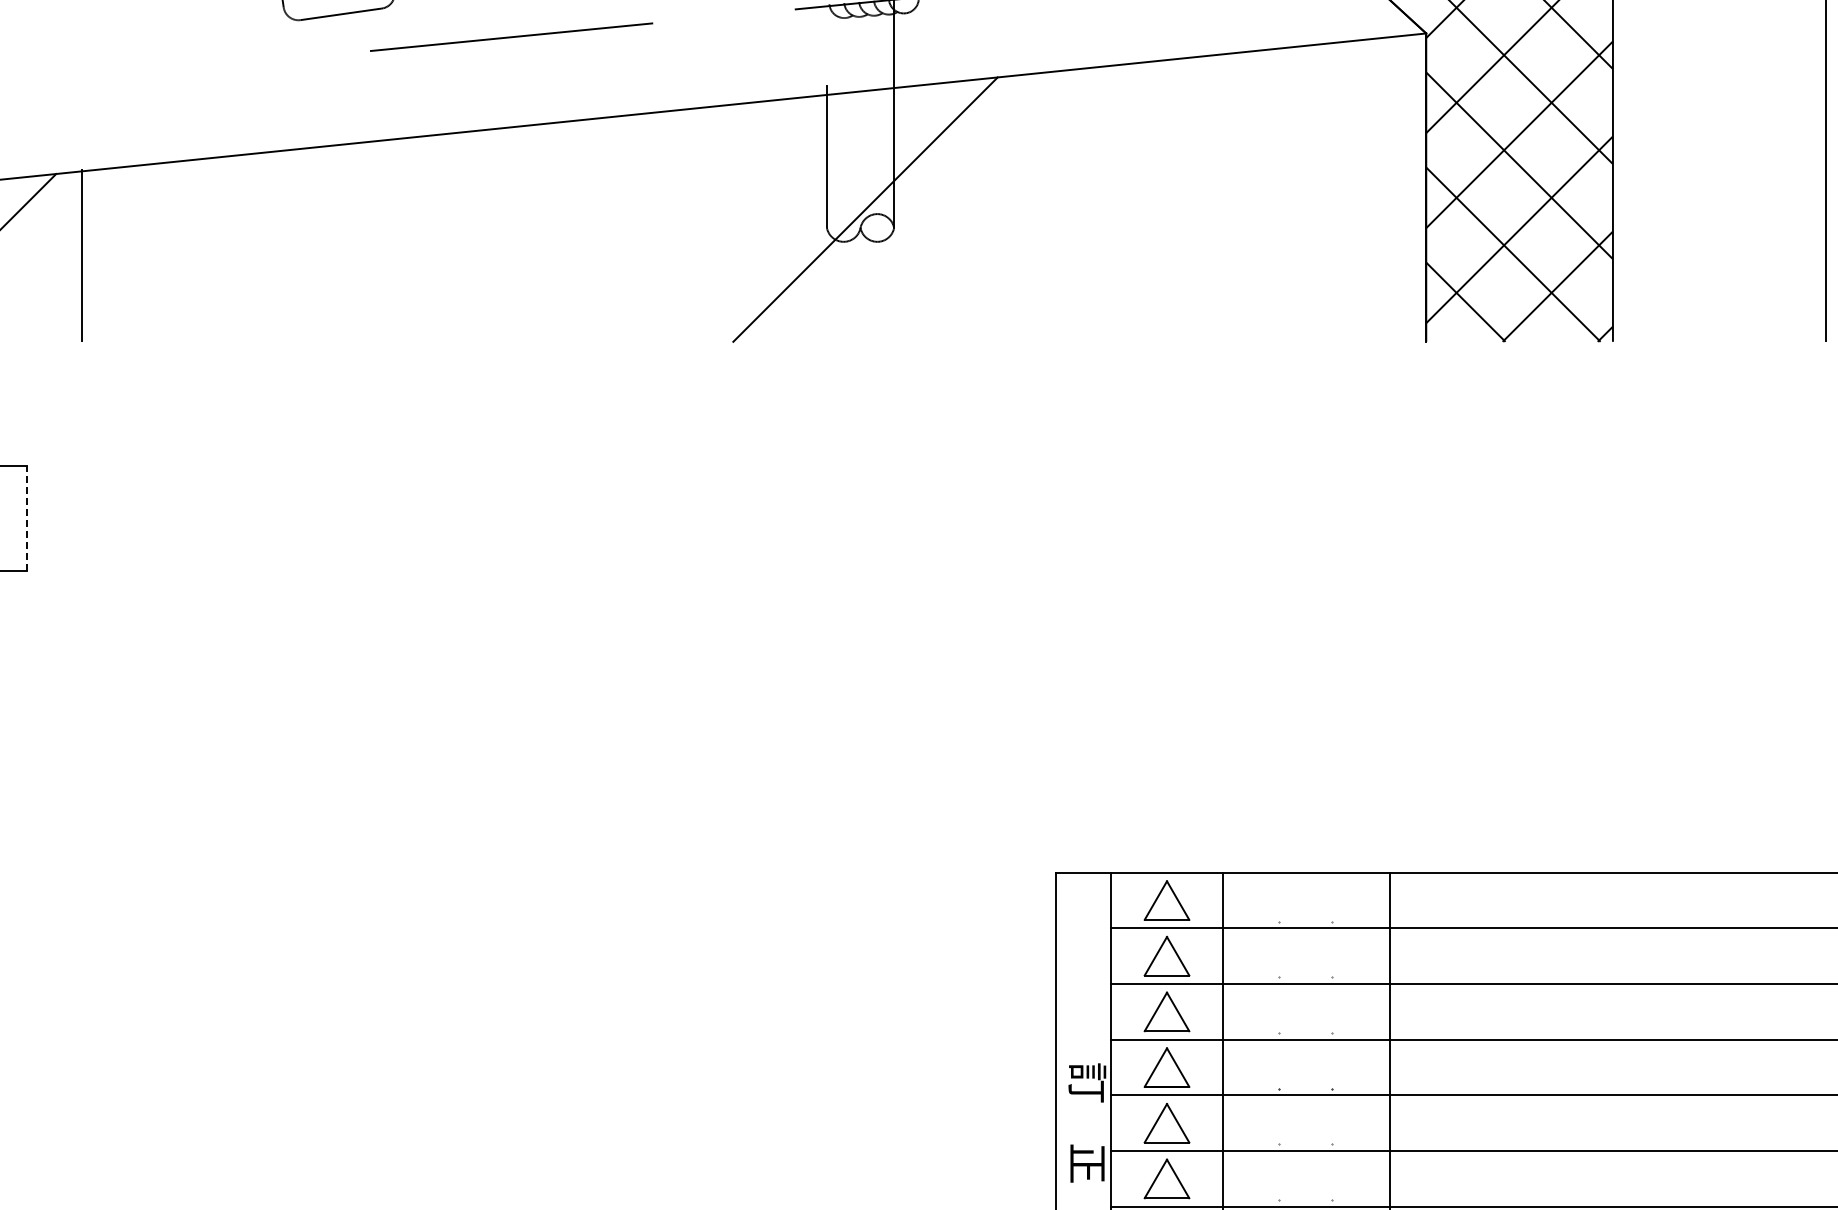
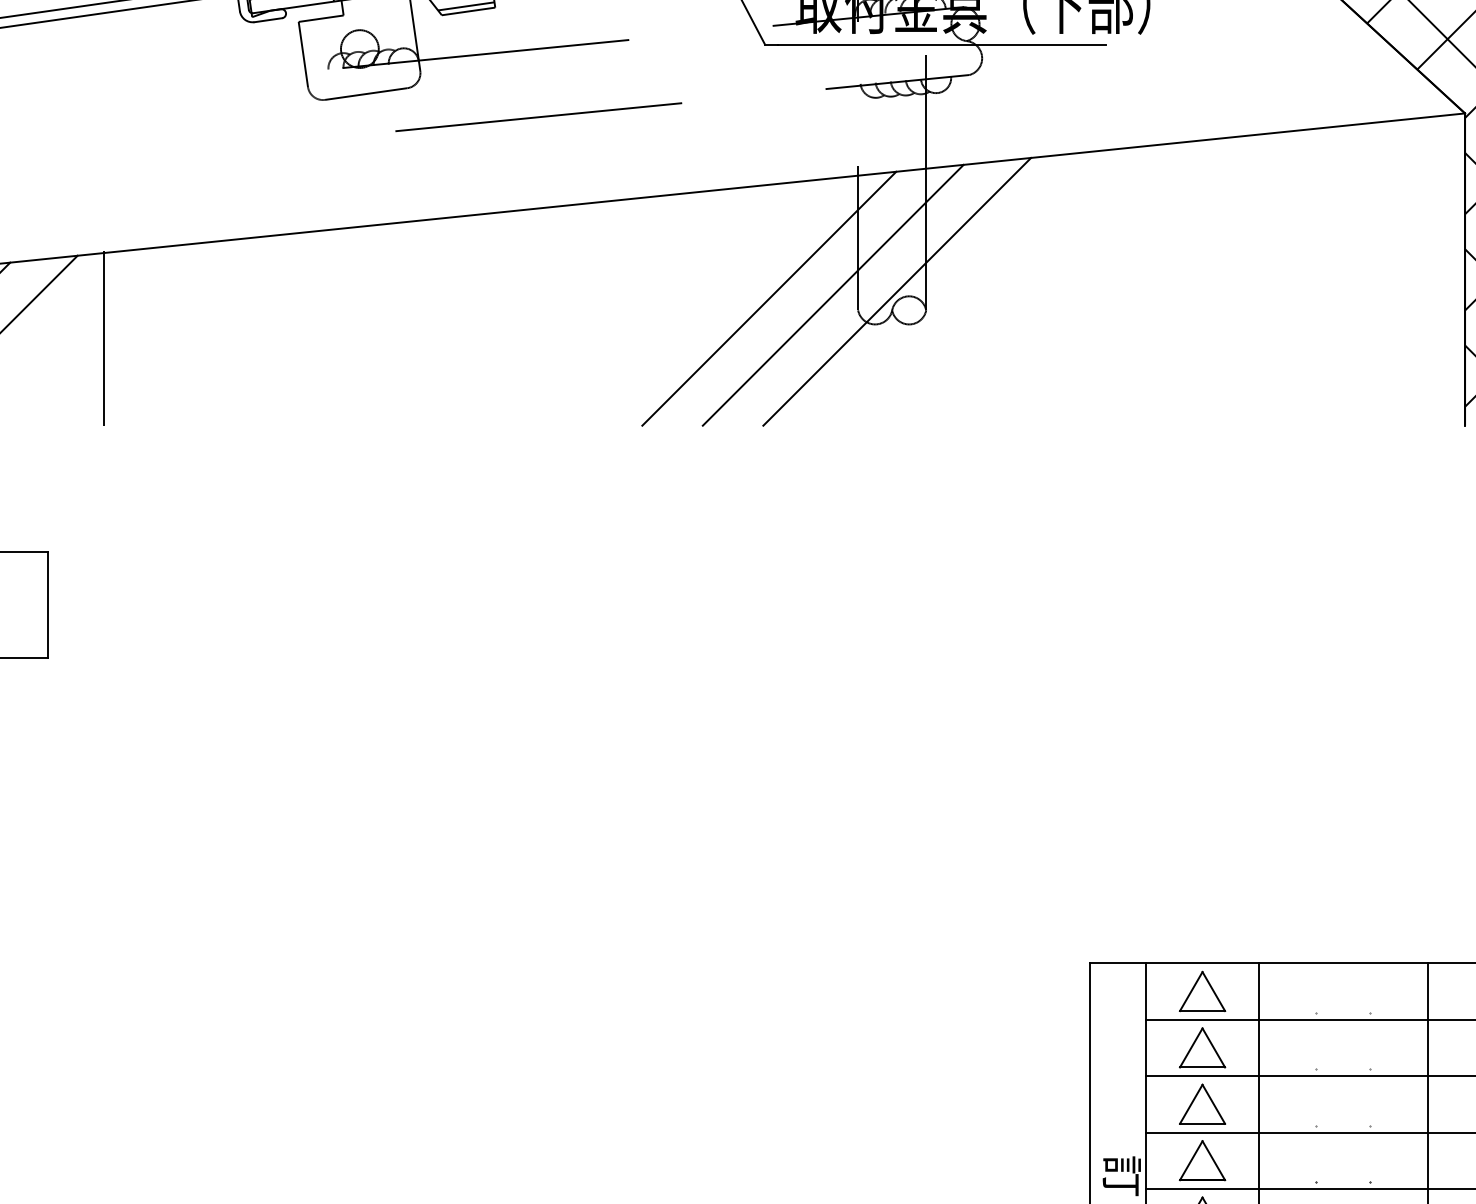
line: (802, 212) -> (833, 294), added
line: (738, 216) -> (768, 298), added
line: (27, 517) -> (48, 603), dashed -> solid

